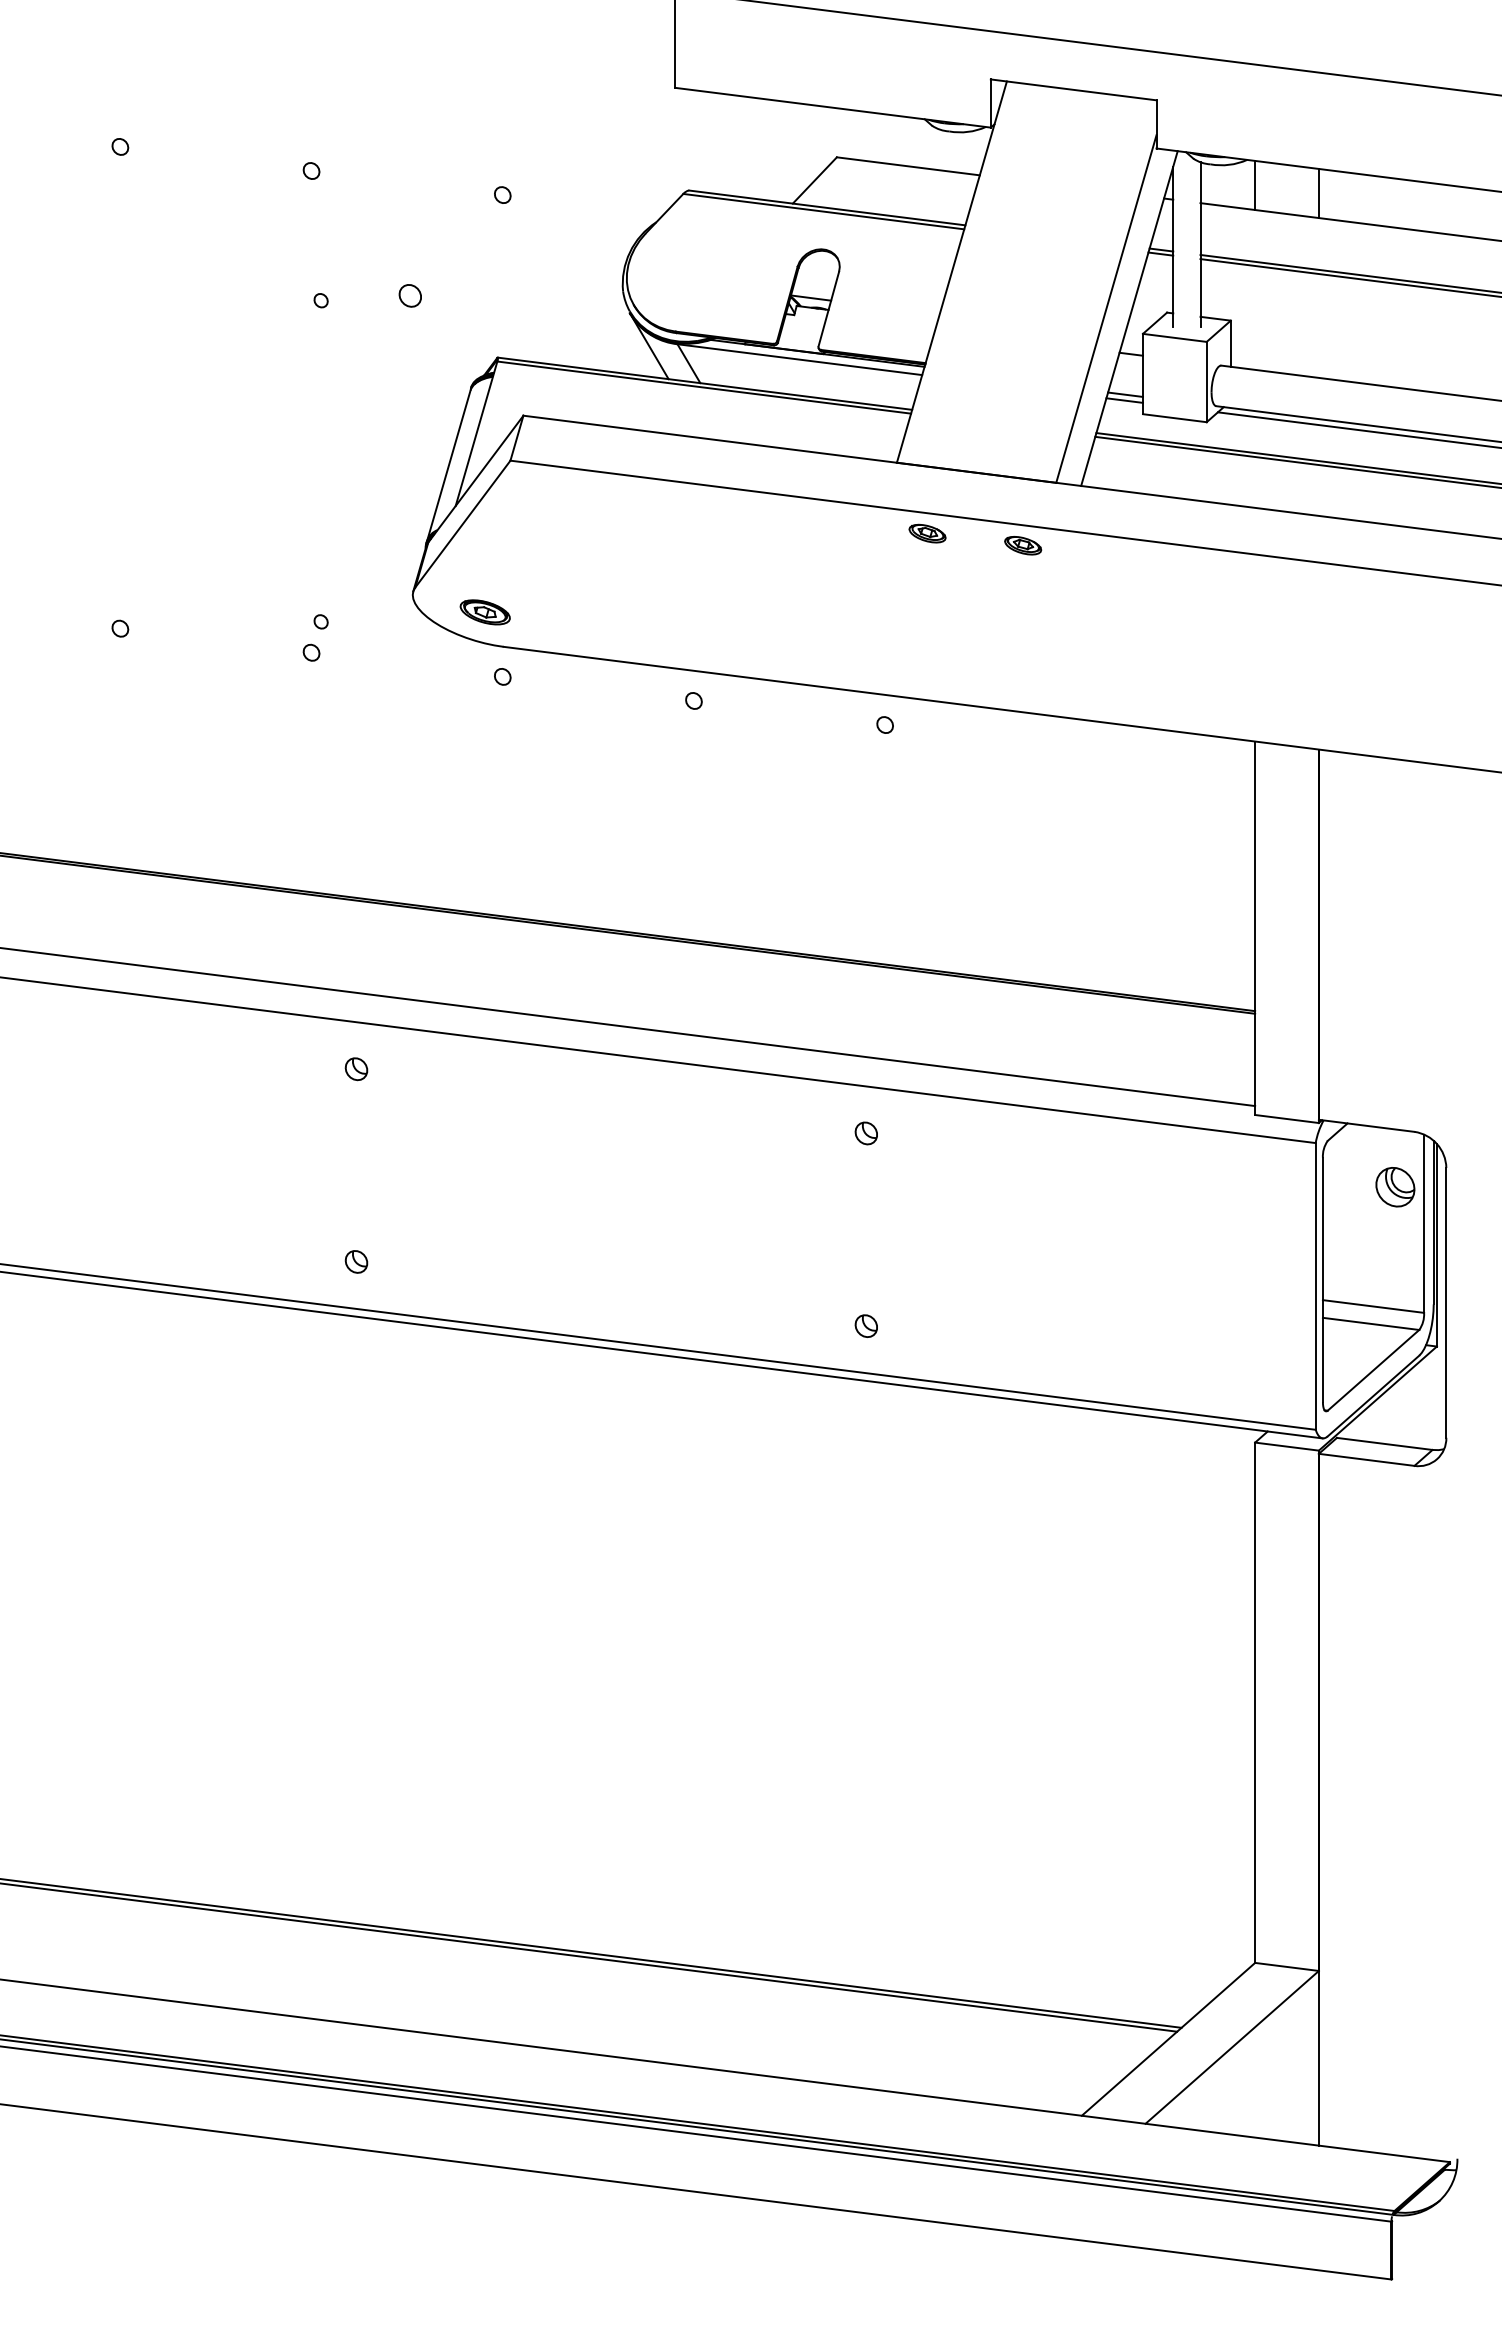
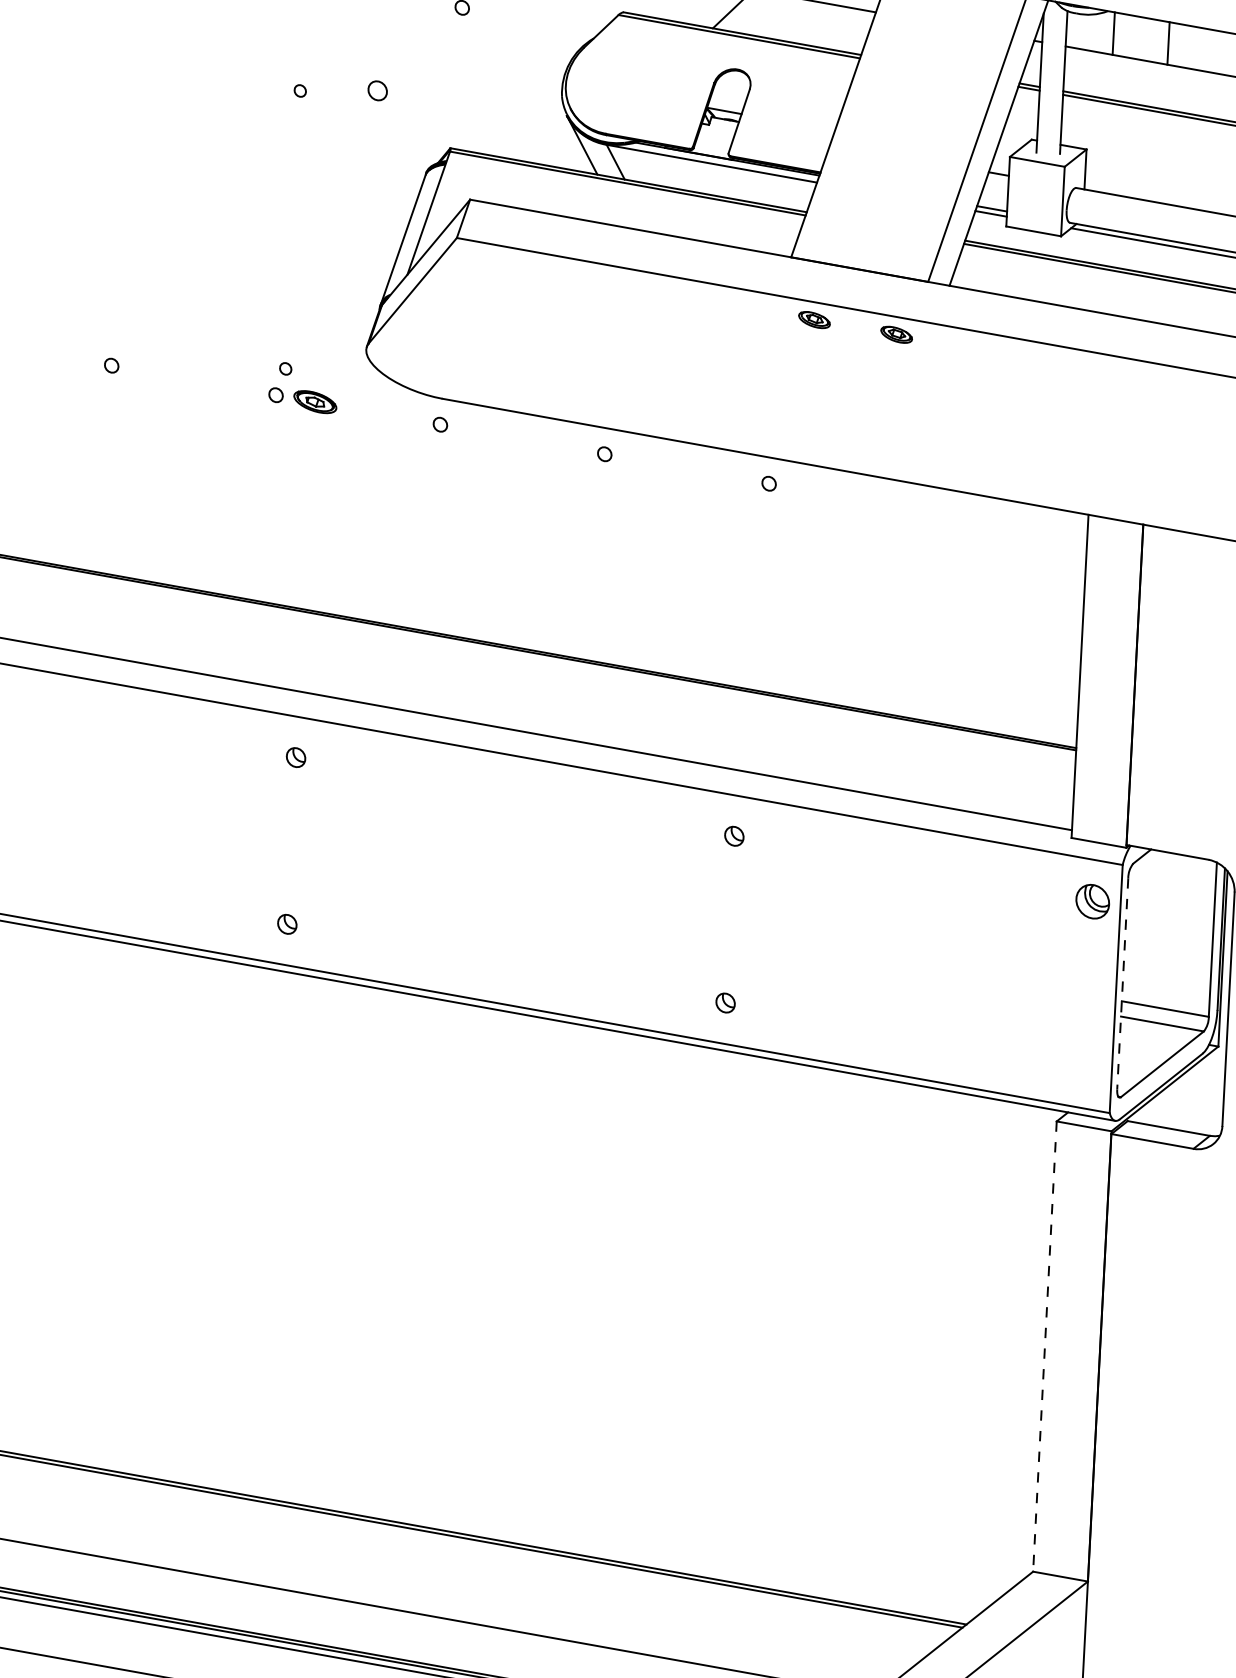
part: (484, 612) -> (314, 402), moved
part: (1395, 1187) -> (1092, 901), moved
line: (1322, 1280) -> (1122, 984), solid -> dashed
line: (1255, 1703) -> (1045, 1347), solid -> dashed

